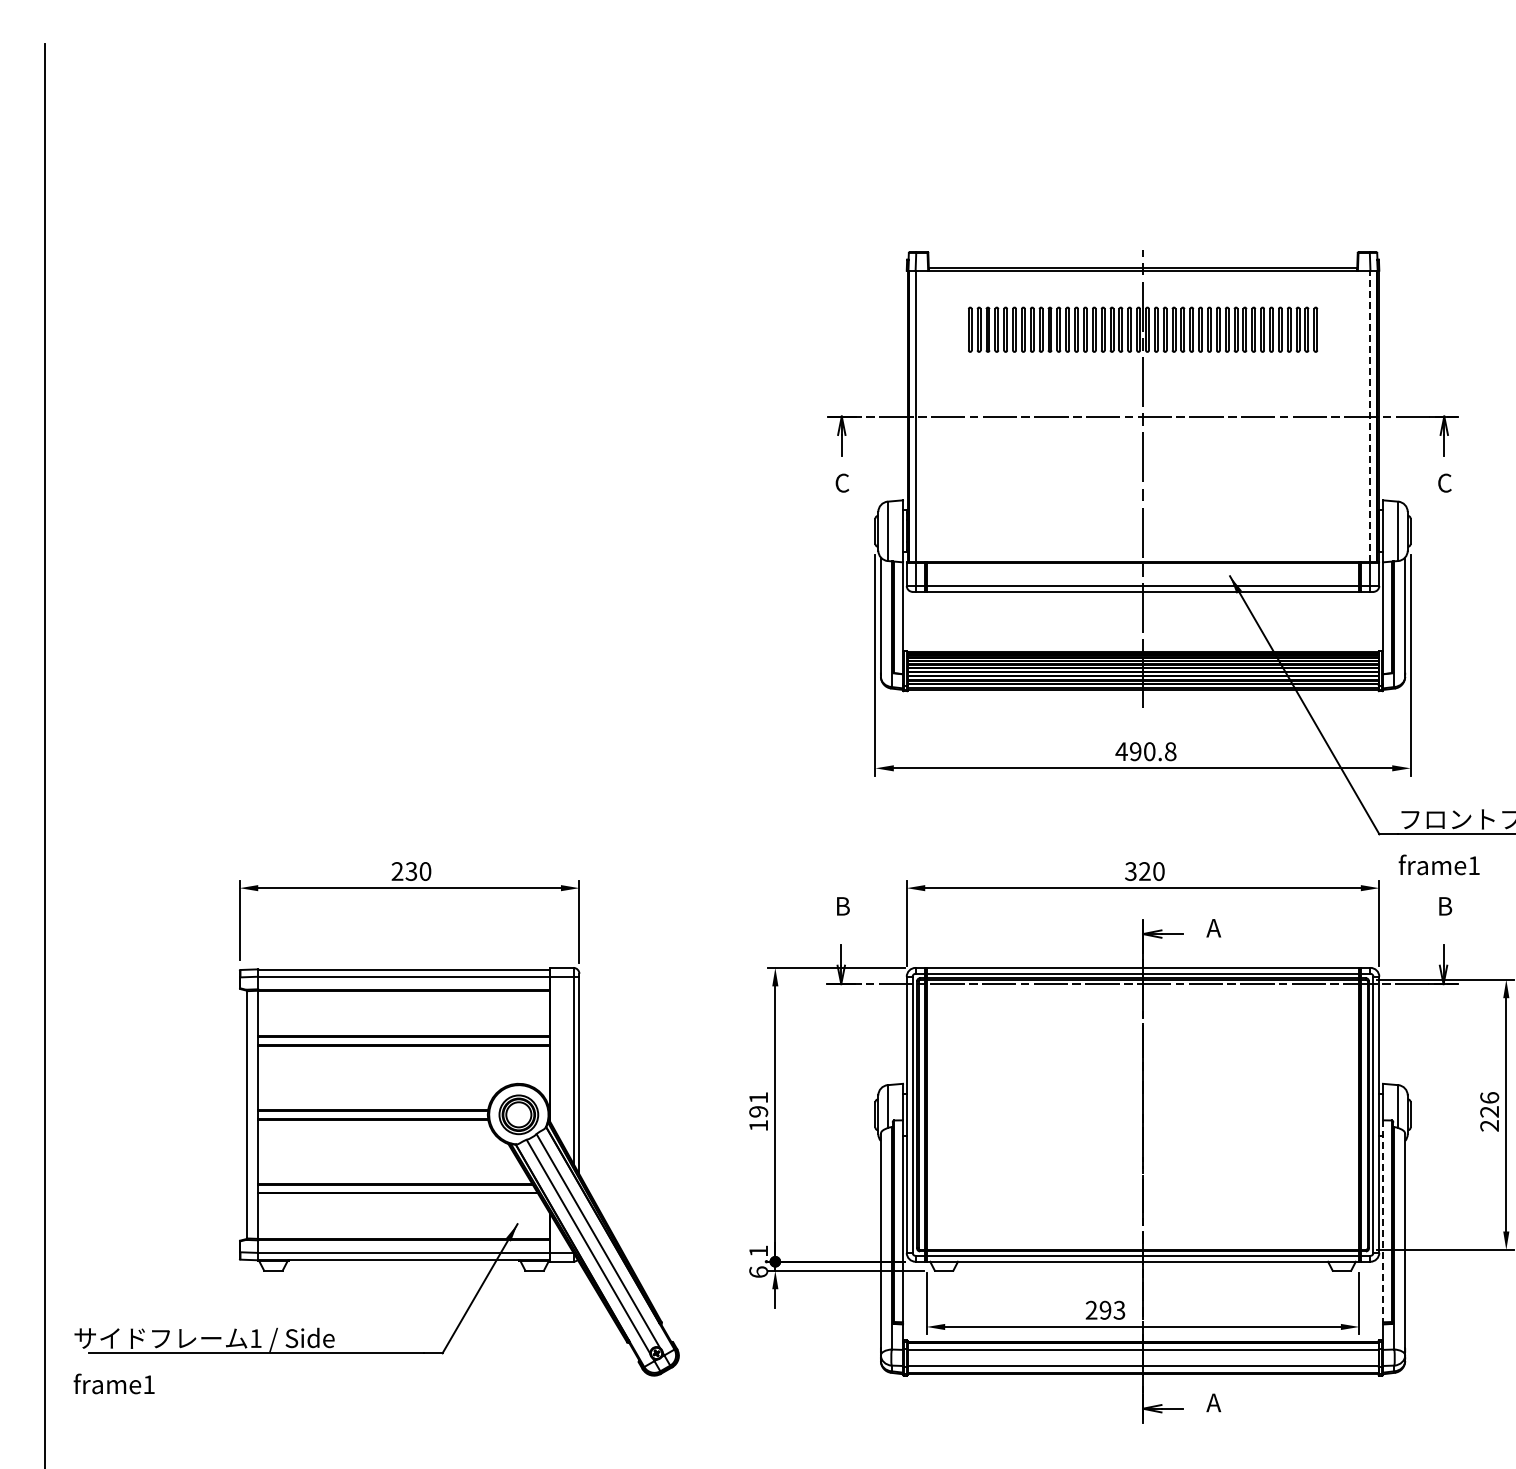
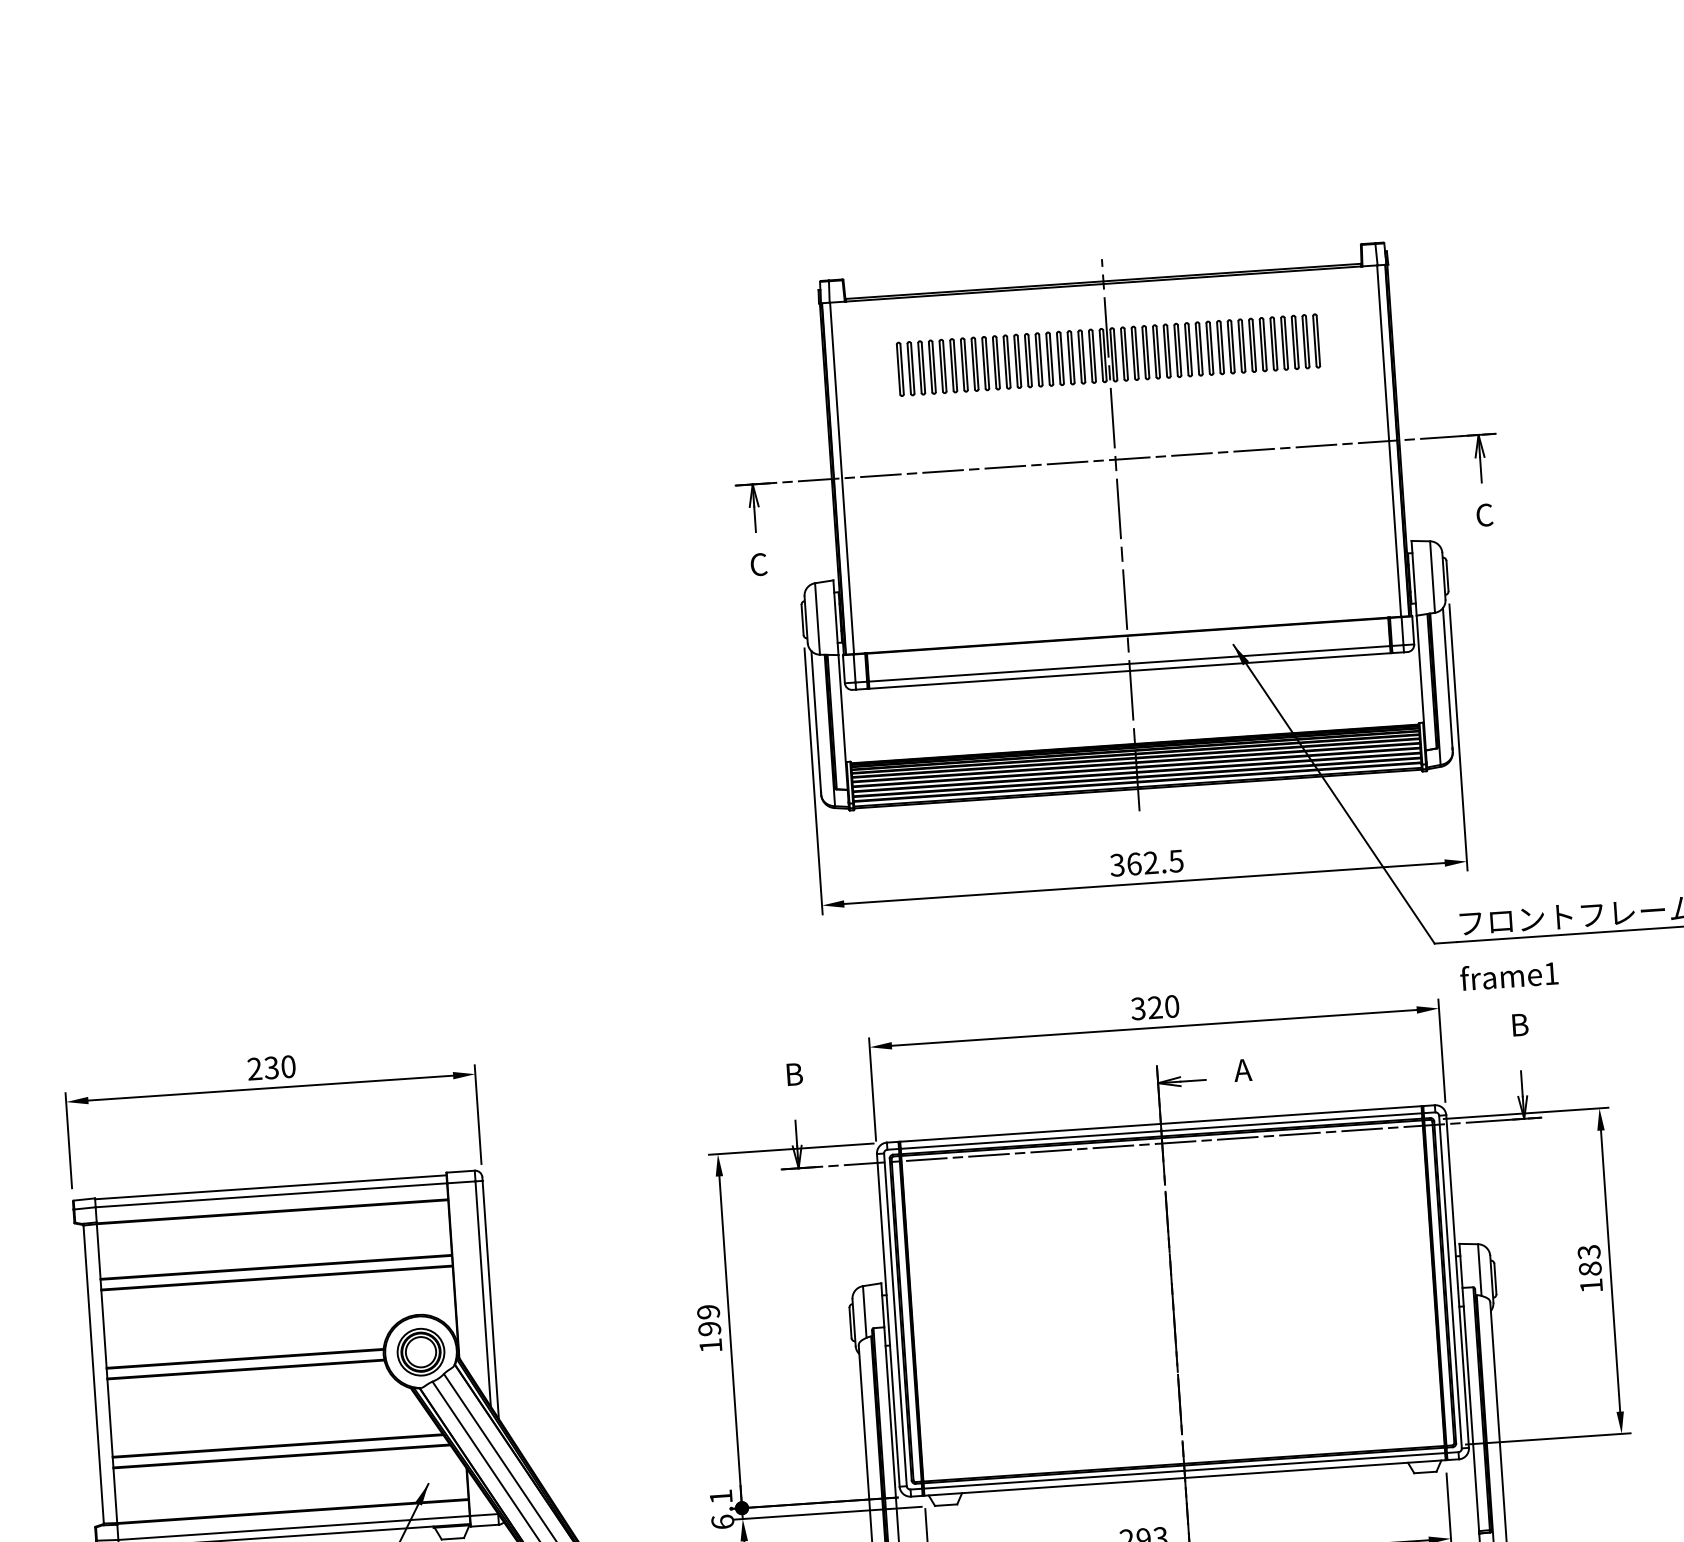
line: (1370, 416) -> (1389, 440), dashed -> solid
text: (1145, 751) -> (1146, 863), 490.8 -> 362.5
text: (758, 1097) -> (708, 1311), 191 -> 199
text: (1489, 1111) -> (1590, 1268), 226 -> 183
line: (1383, 1221) -> (1471, 1409), dashed -> solid

